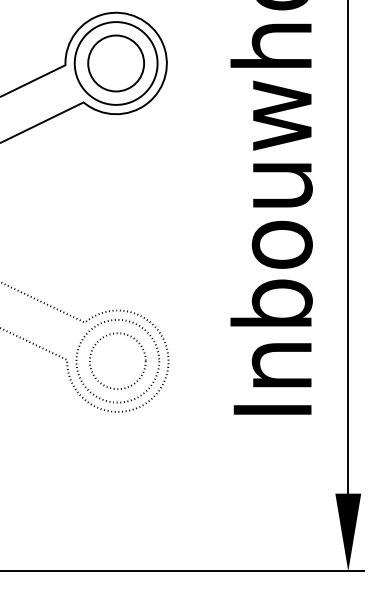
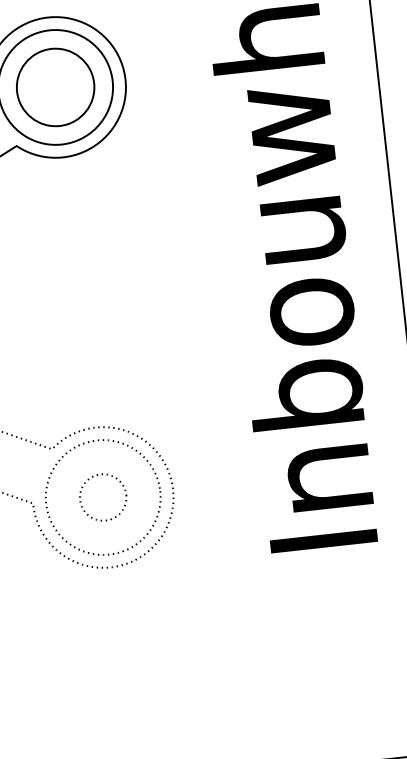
circle: (117, 361) -> (102, 497), size x0.6

